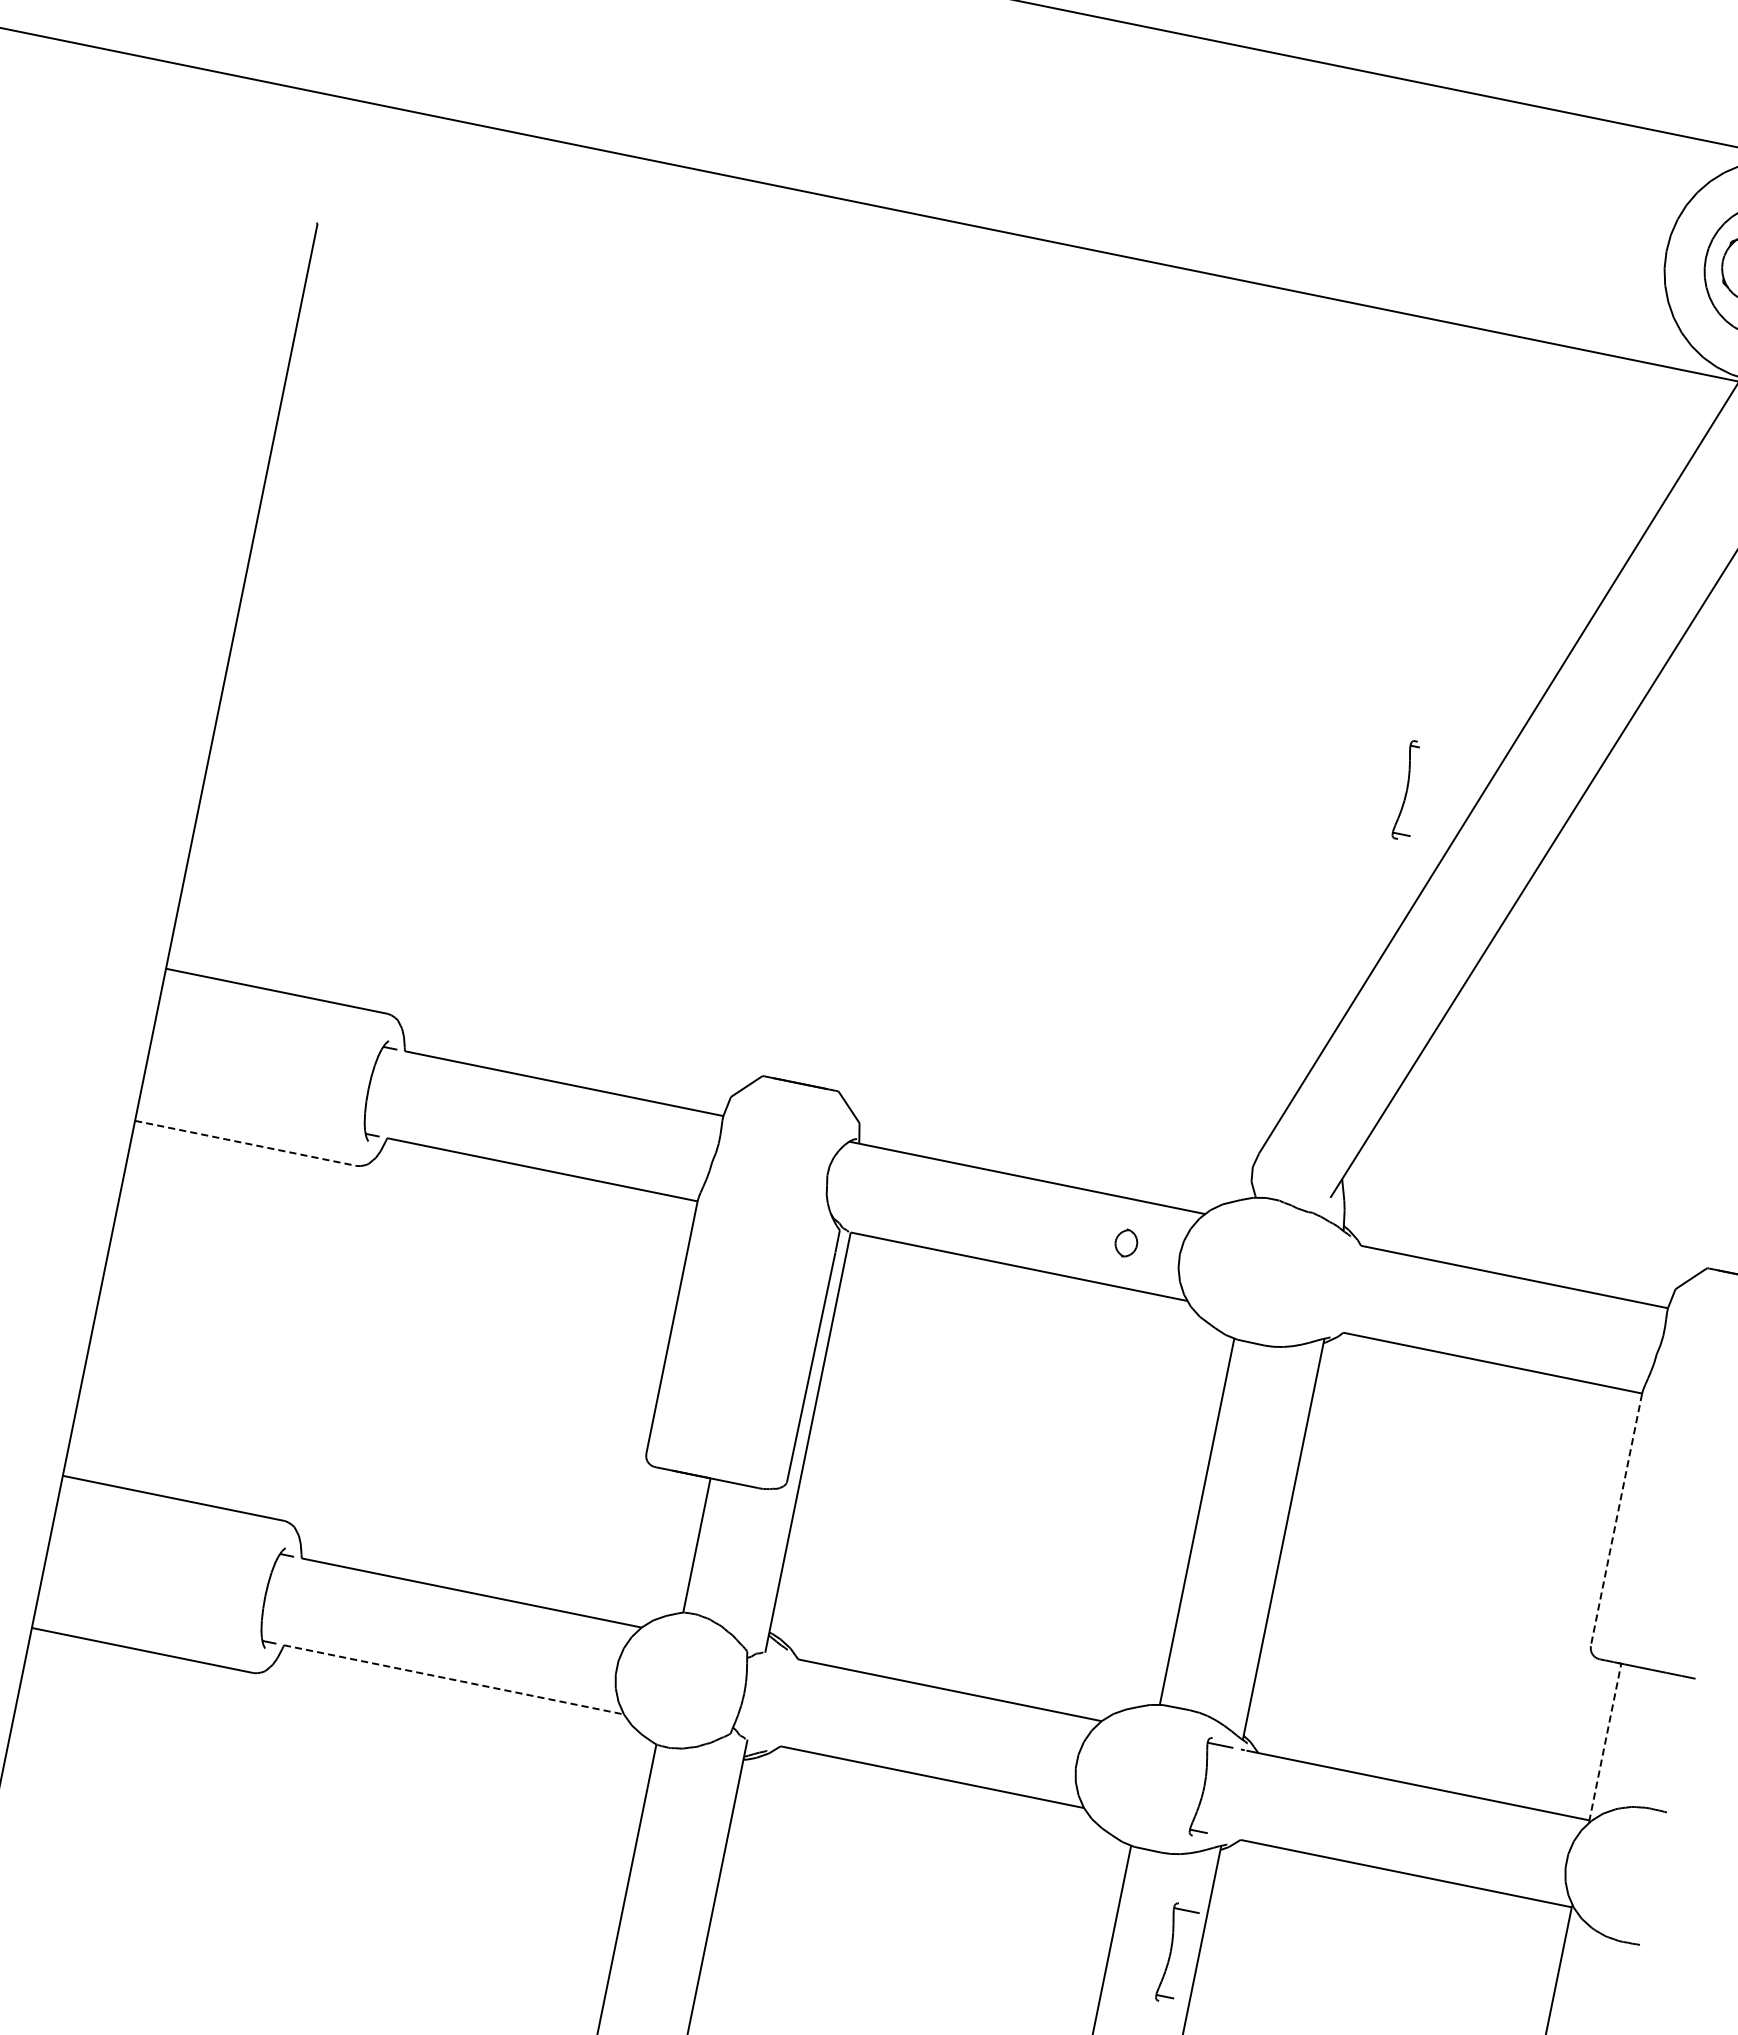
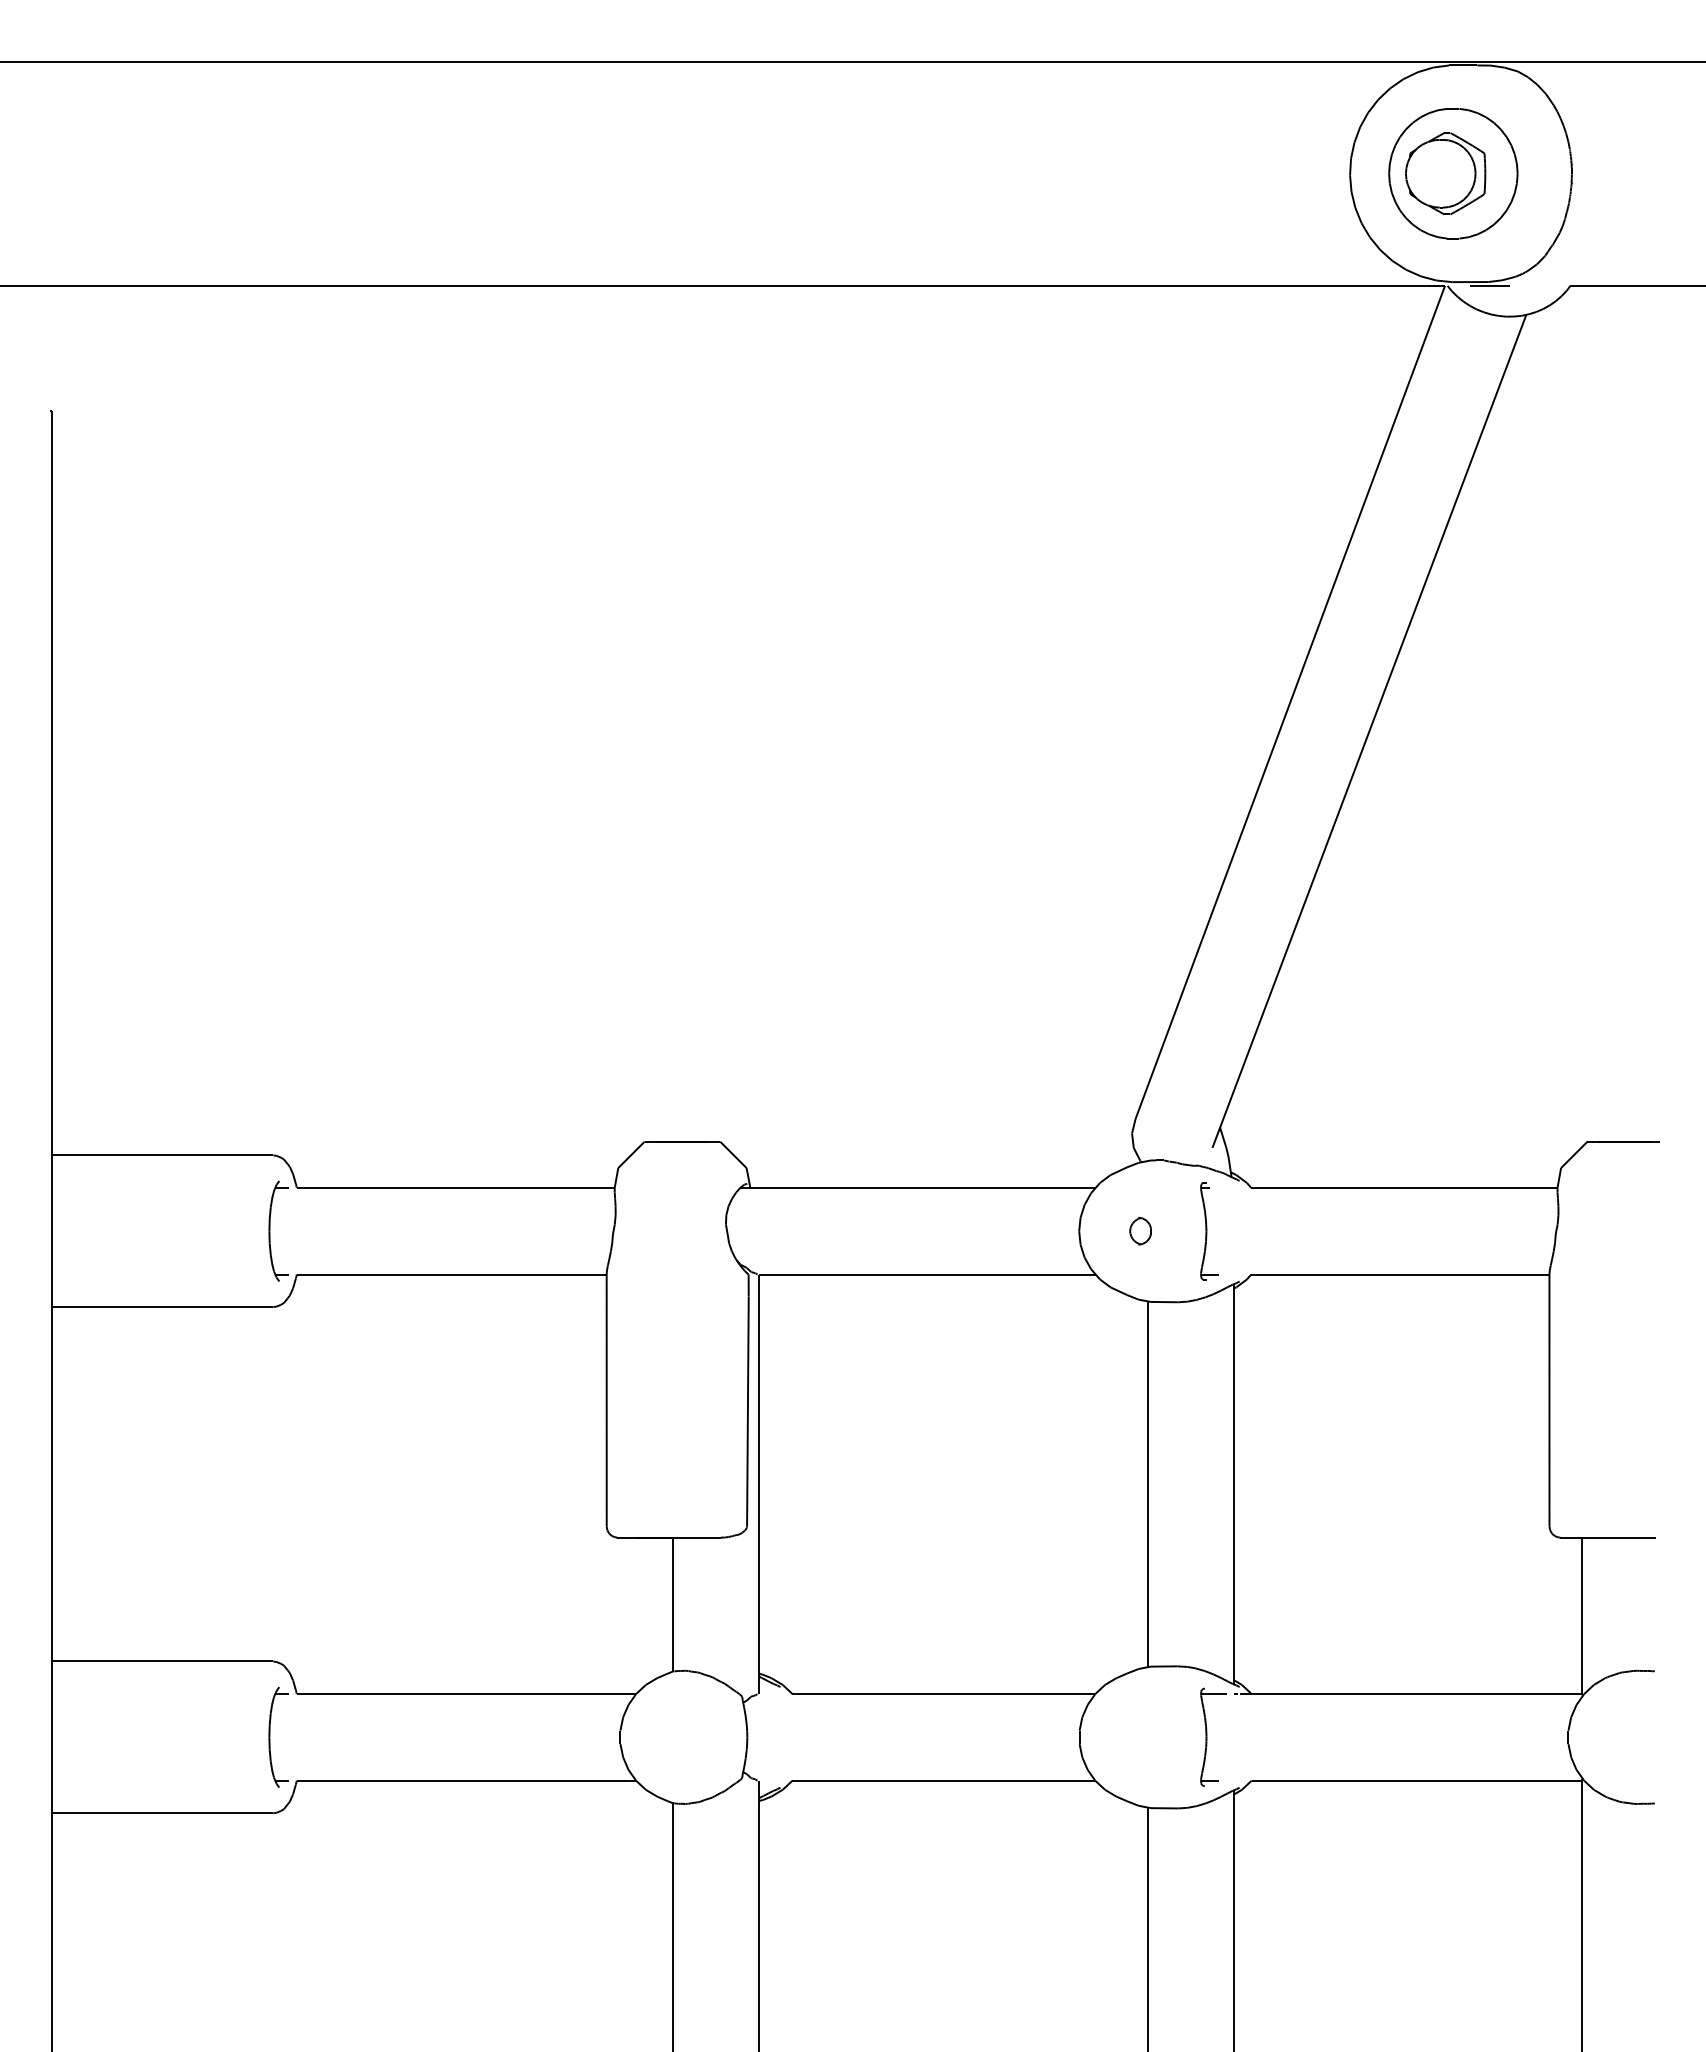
part: (1410, 791) -> (1209, 1231), moved
line: (245, 1143) -> (162, 1307), dashed -> solid
part: (1126, 1243) -> (1140, 1231), moved
line: (1616, 1519) -> (1549, 1400), dashed -> solid
line: (454, 1679) -> (466, 1780), dashed -> solid
line: (1605, 1742) -> (1582, 1616), dashed -> solid
part: (1177, 1953) -> (1213, 1901), removed

